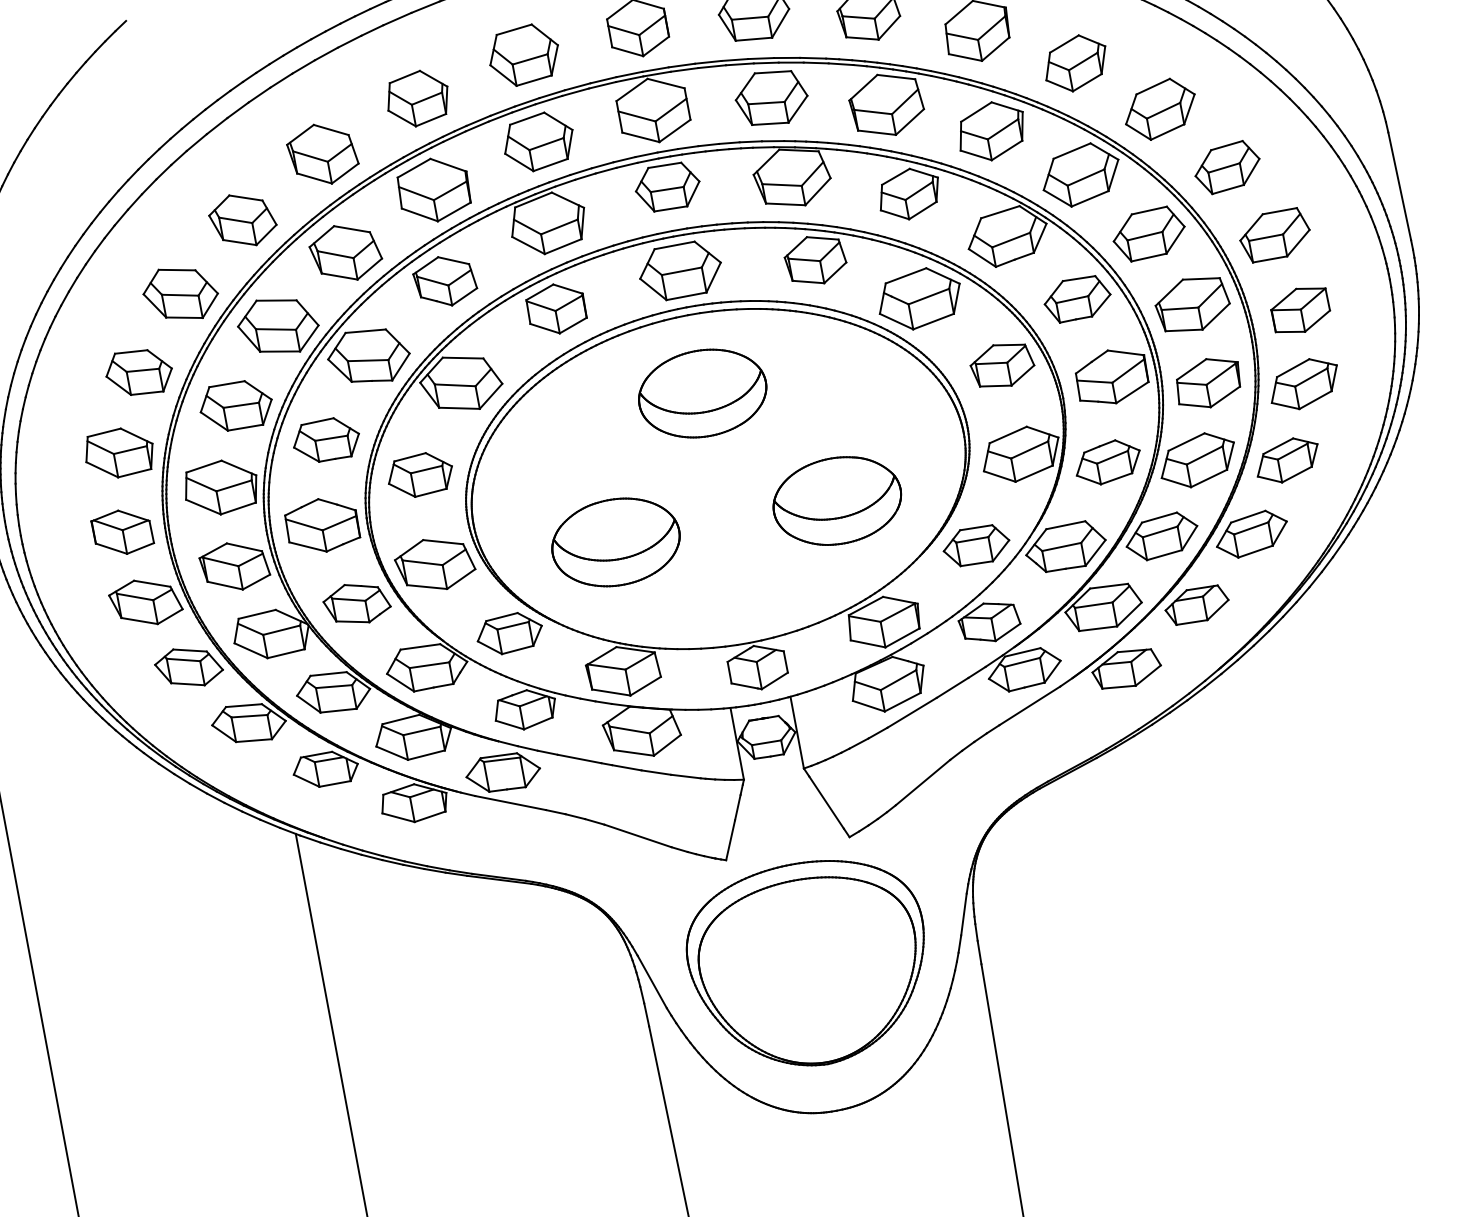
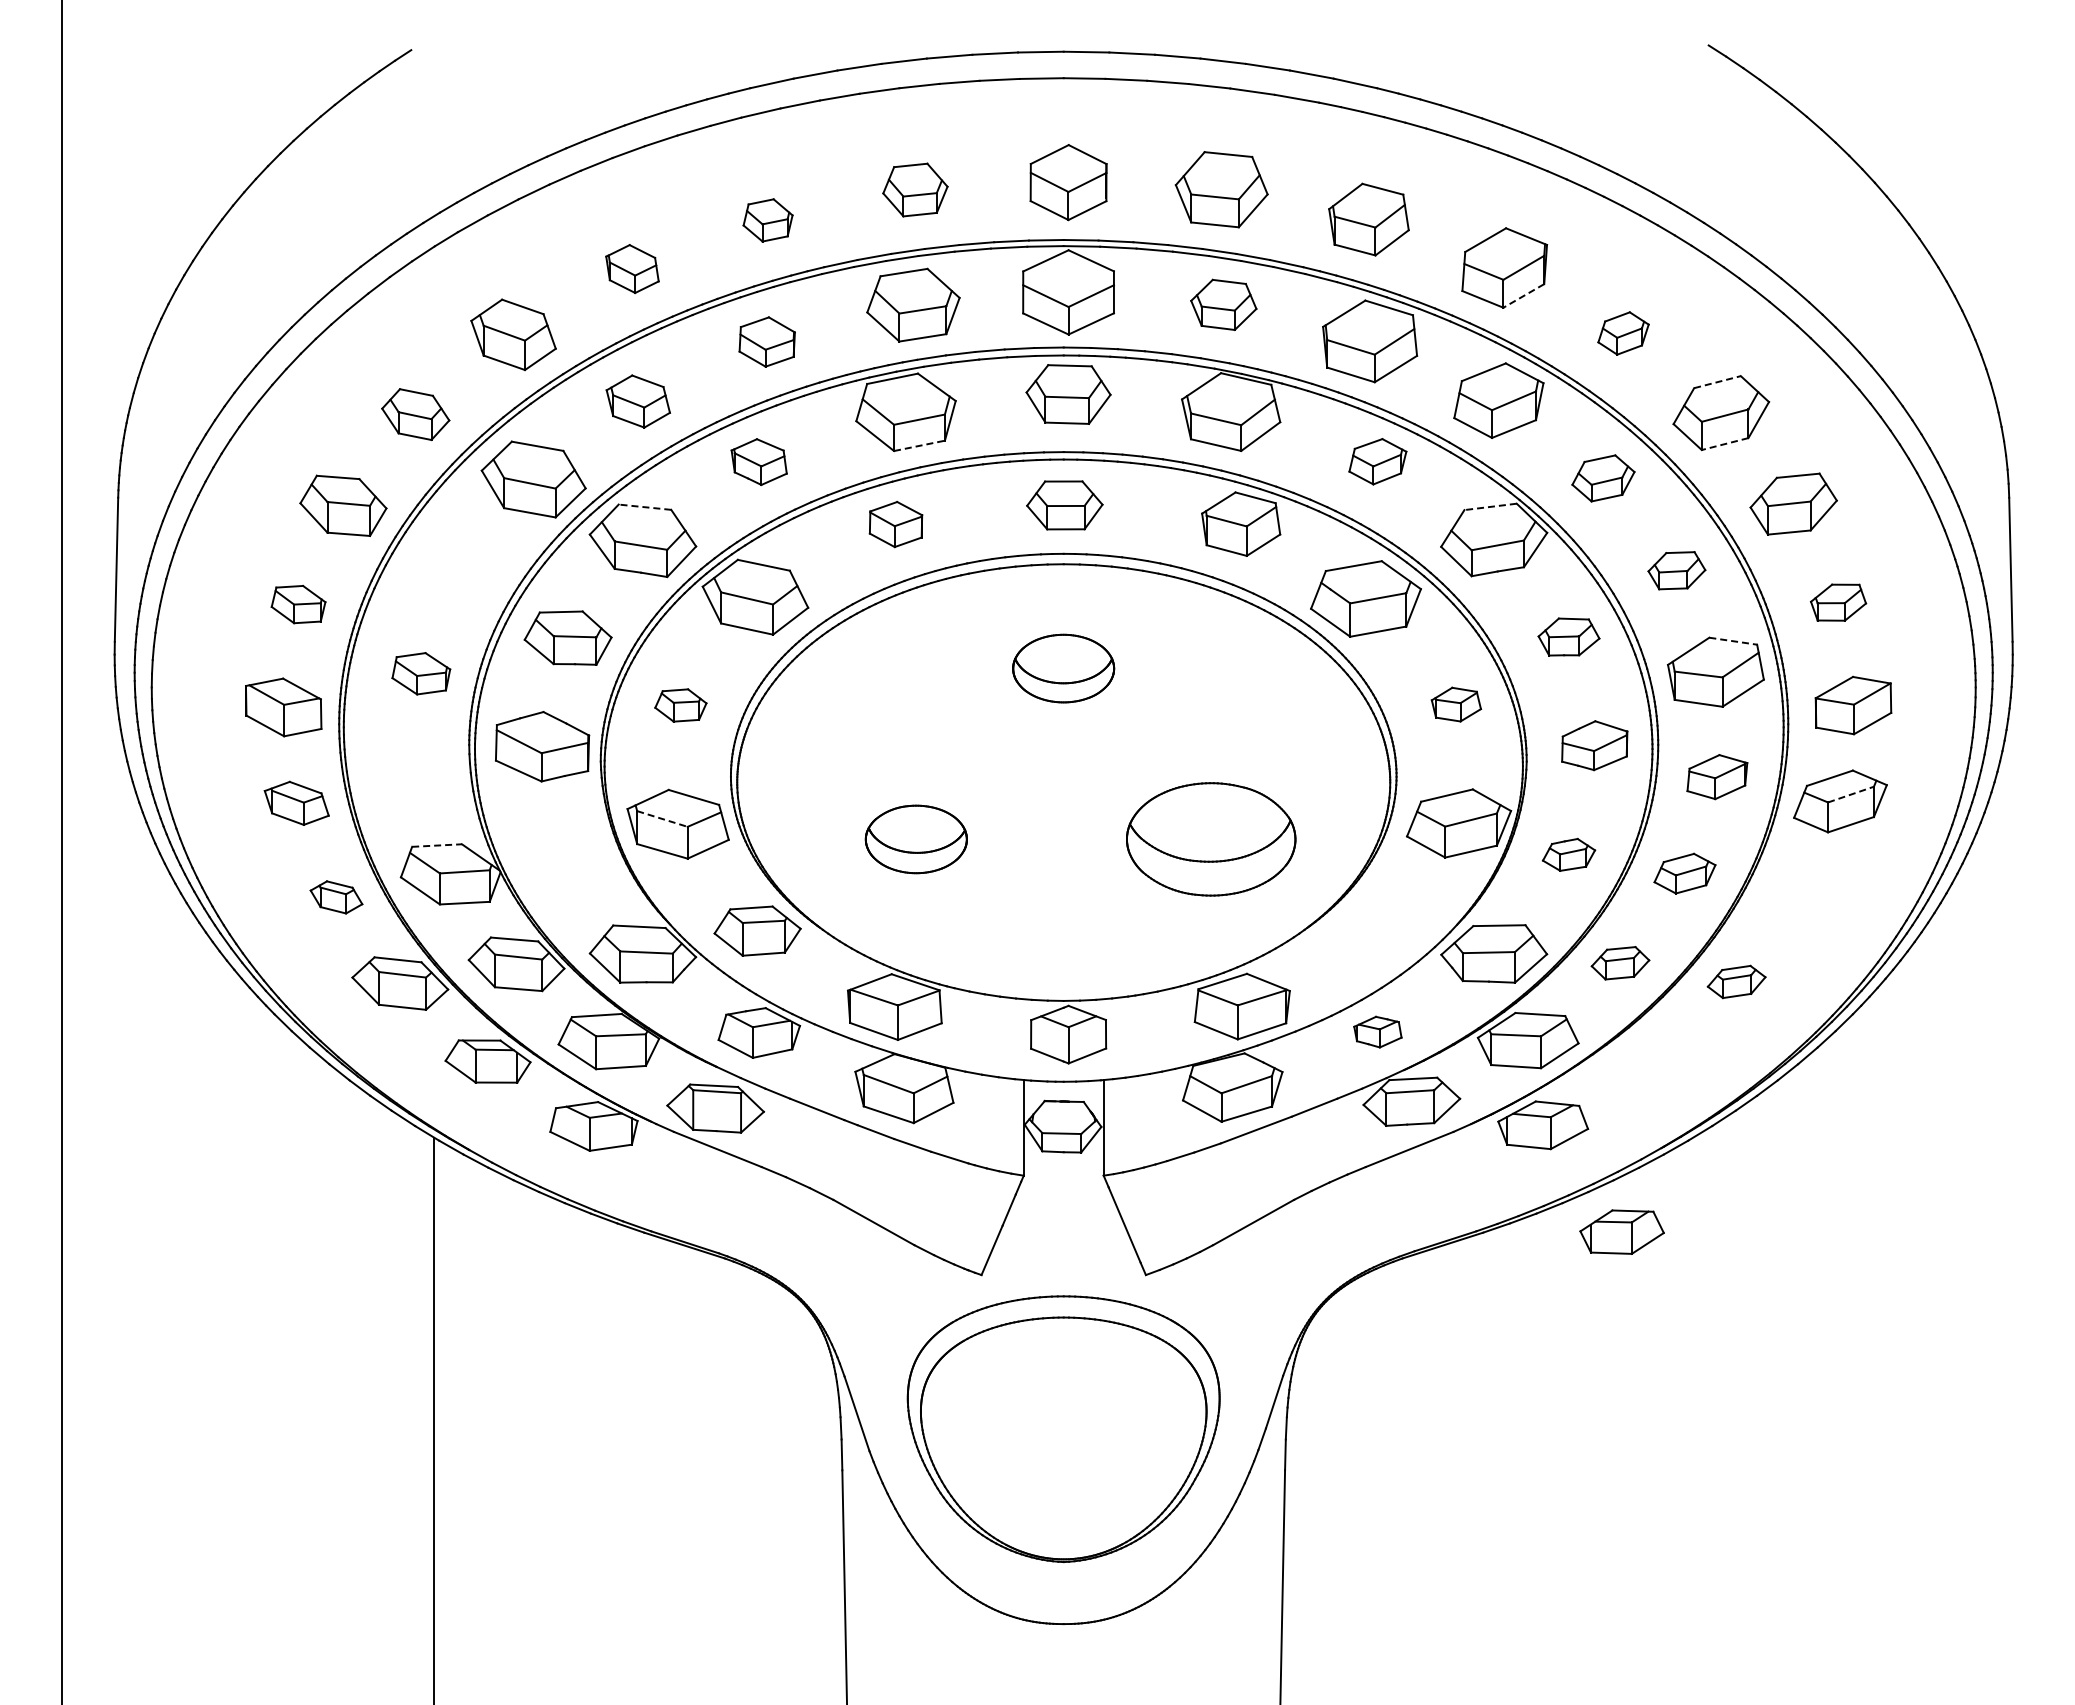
line: (995, 48) -> (1523, 295), solid -> dashed
part: (524, 54) -> (915, 189), size x0.7
part: (1075, 63) -> (1623, 333), size x0.6
line: (1153, 86) -> (1718, 382), solid -> dashed
part: (771, 97) -> (1223, 304), size x0.7
part: (417, 98) -> (767, 220), size x0.6
line: (1167, 132) -> (1724, 444), solid -> dashed
part: (322, 153) -> (632, 268), size x0.6
part: (1081, 175) -> (1603, 478), size x0.6
part: (434, 189) -> (767, 341), size x0.6
part: (909, 194) -> (1377, 461), size x0.7
line: (1000, 211) -> (1490, 506), solid -> dashed
part: (1148, 233) -> (1676, 570), size x0.6
part: (1274, 235) -> (1838, 602), size x0.6
line: (563, 246) -> (919, 445), solid -> dashed
part: (346, 252) -> (638, 401), size x0.7
part: (680, 271) -> (1064, 505), size x0.7
line: (1201, 279) -> (1733, 641), solid -> dashed
part: (444, 280) -> (758, 461), size x0.7
part: (180, 293) -> (415, 414), size x0.7
part: (1077, 298) -> (1568, 636), size x0.7
part: (556, 309) -> (895, 524), size x0.7
line: (365, 331) -> (644, 507), solid -> dashed
part: (1002, 365) -> (1456, 704), size x0.6
part: (1111, 376) -> (1594, 745), size x0.7
line: (1311, 377) -> (1851, 794), solid -> dashed
part: (1208, 382) -> (1717, 776), size x0.7
part: (702, 393) -> (1063, 668), size x0.6
part: (236, 405) -> (460, 571), removed
part: (119, 452) -> (298, 604), size x0.6
part: (1197, 460) -> (1684, 873), size x0.6
part: (1287, 460) -> (1800, 895), removed
part: (1107, 462) -> (1568, 854), size x0.6
part: (420, 475) -> (680, 705), size x0.6
part: (221, 487) -> (421, 673), size x0.6
part: (1251, 533) -> (1736, 981), size x0.6
part: (1162, 536) -> (1620, 963), size x0.6
part: (616, 542) -> (916, 839), size x0.6
part: (976, 545) -> (1379, 930), removed
line: (422, 563) -> (662, 819), solid -> dashed
part: (234, 566) -> (419, 778), removed
part: (145, 602) -> (296, 803), size x0.7
part: (356, 603) -> (567, 855), removed
part: (1196, 604) -> (1621, 1231), moved
line: (257, 614) -> (437, 845), solid -> dashed
part: (989, 621) -> (1377, 1031), size x0.6
part: (189, 667) -> (336, 897), size x0.6

